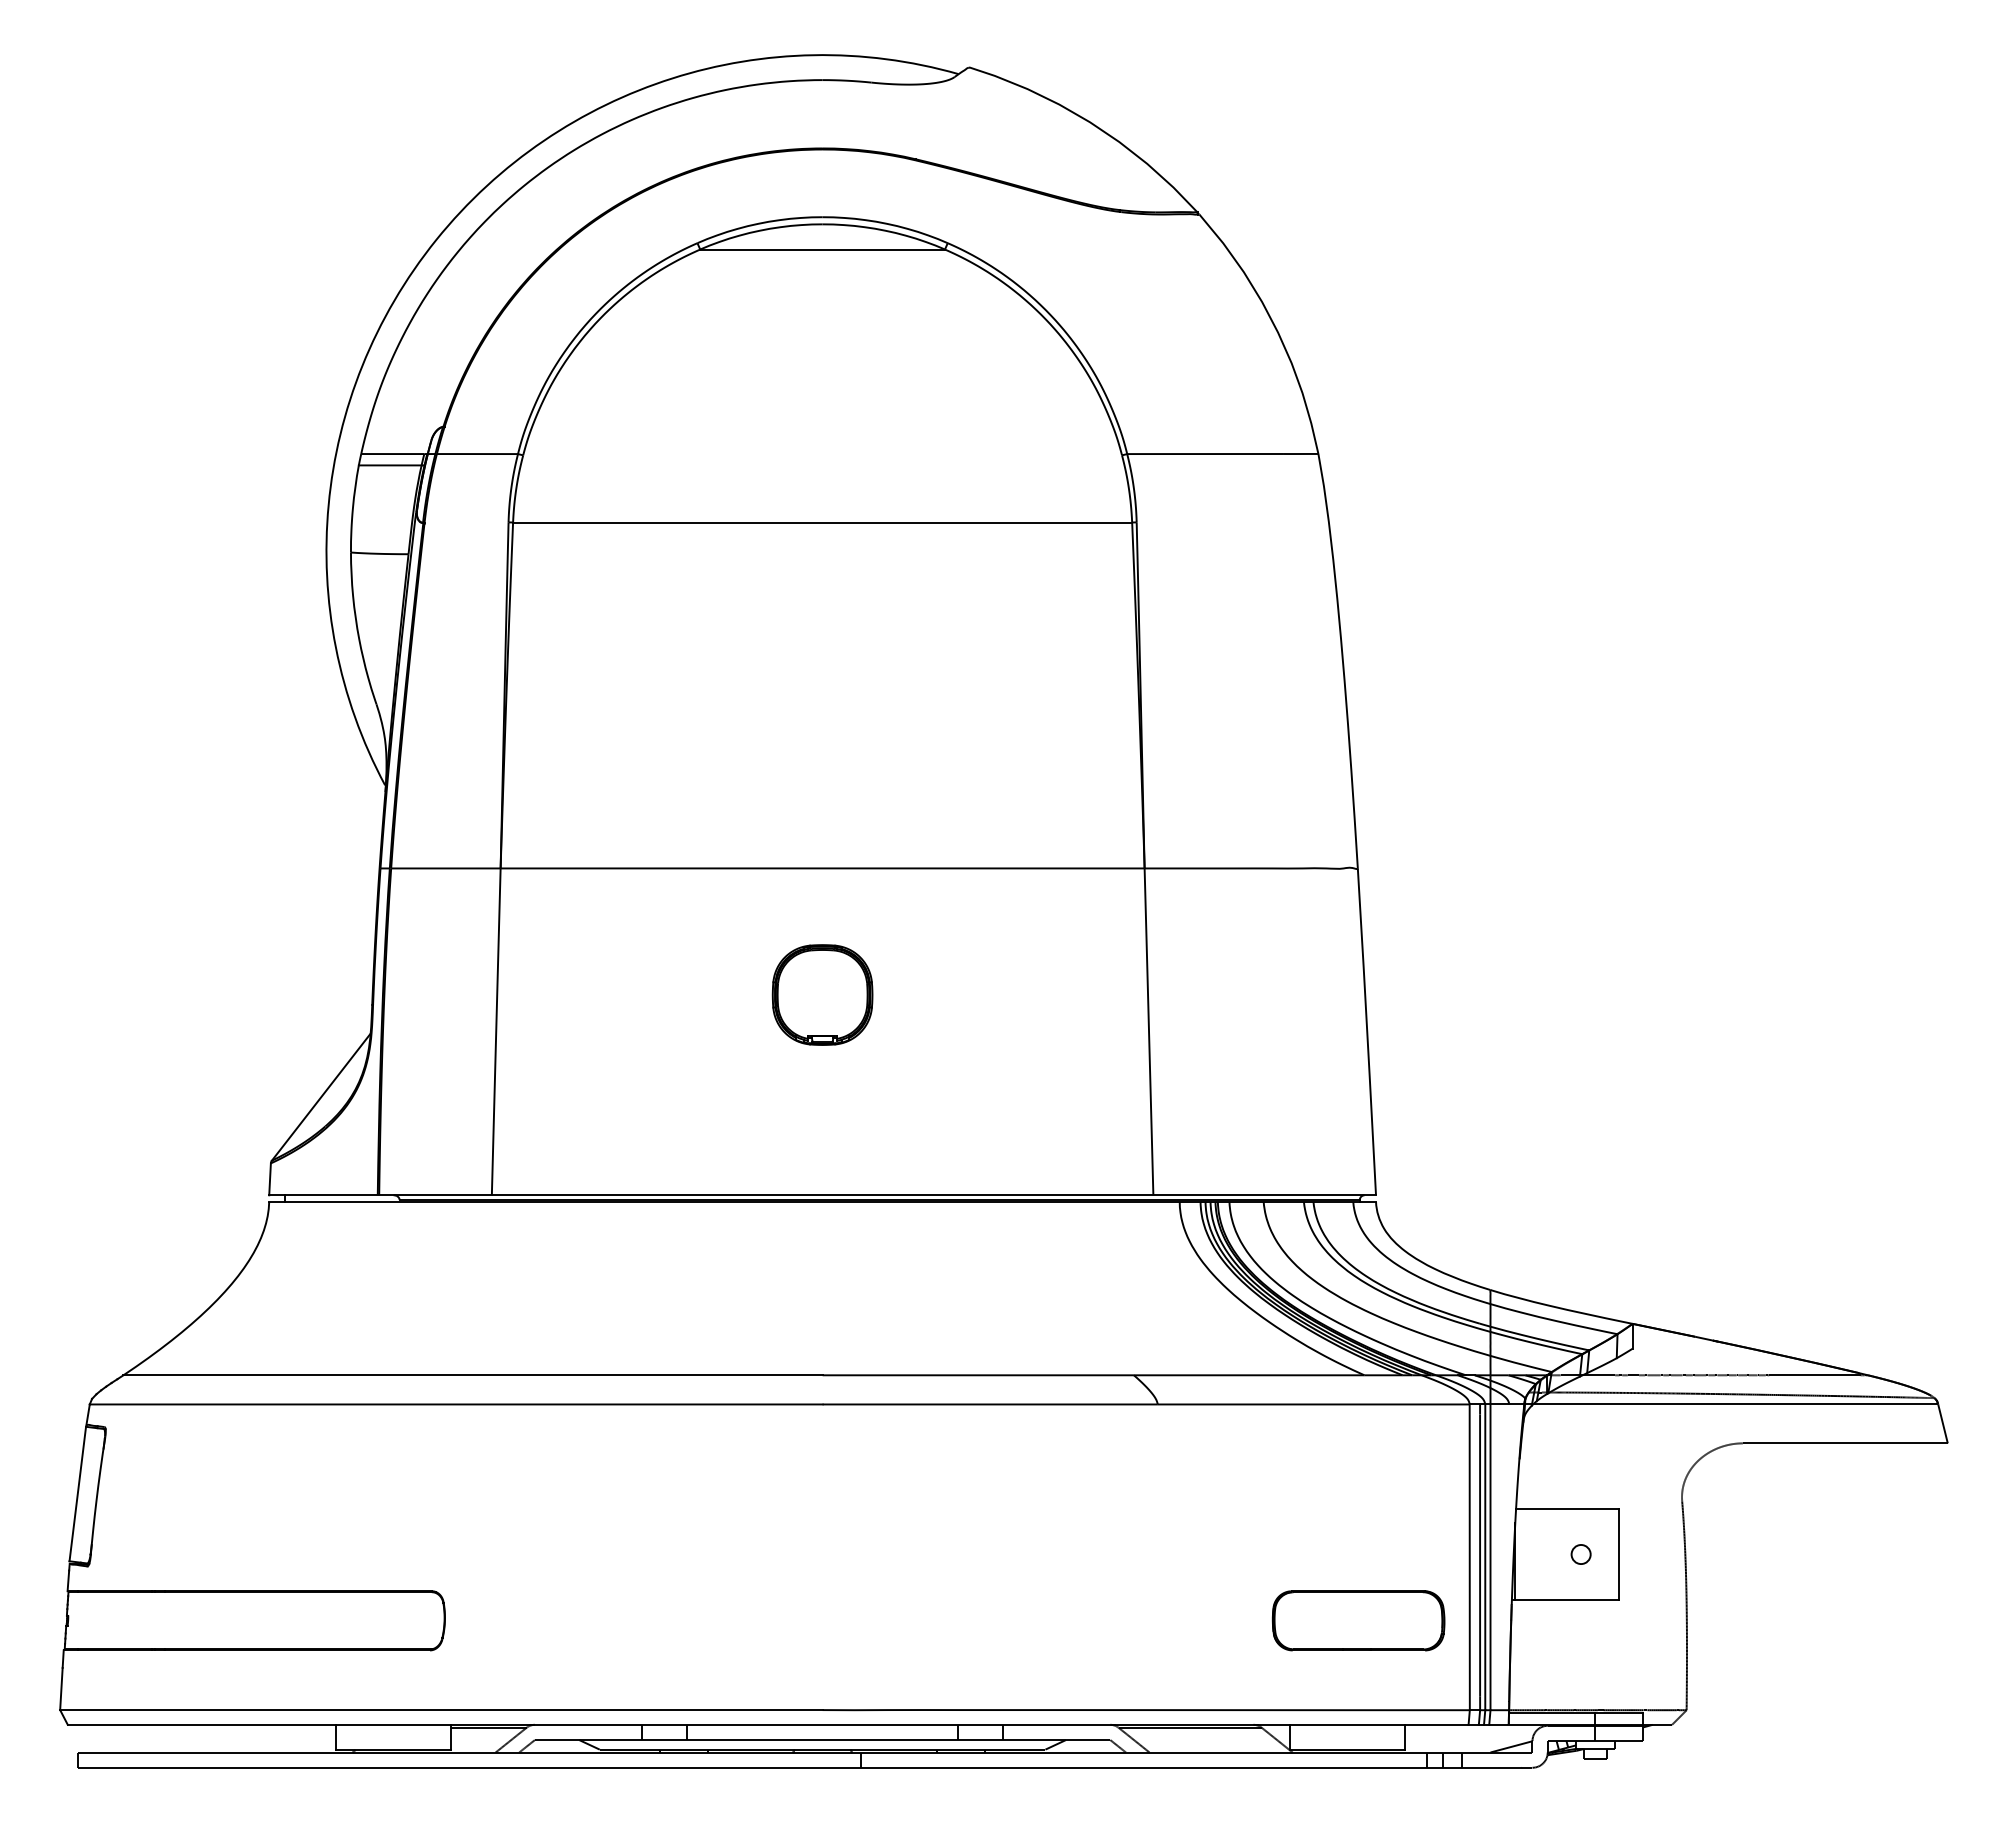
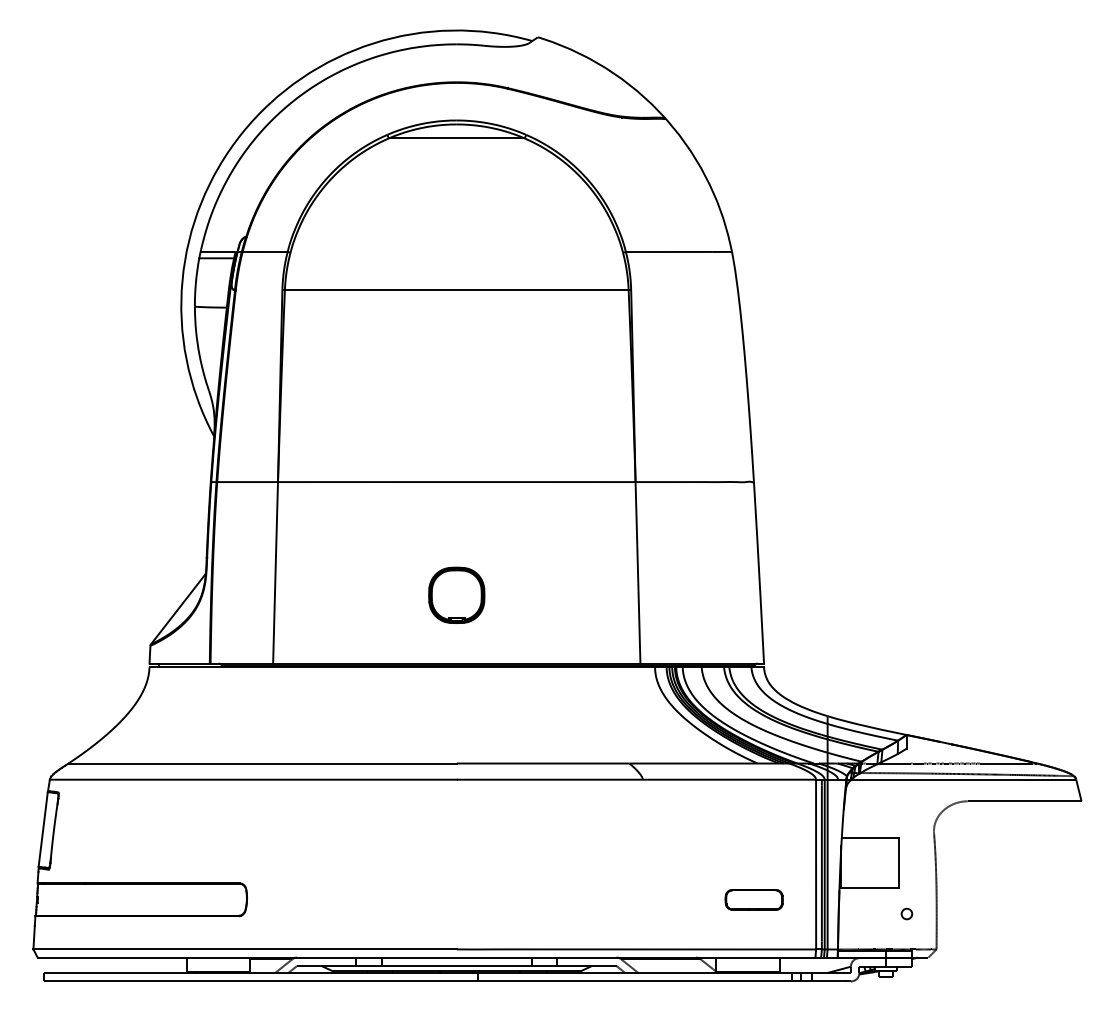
part: (822, 993) -> (456, 594), moved
circle: (1580, 1553) -> (906, 913), moved
part: (1356, 1620) -> (753, 899), size x0.6

